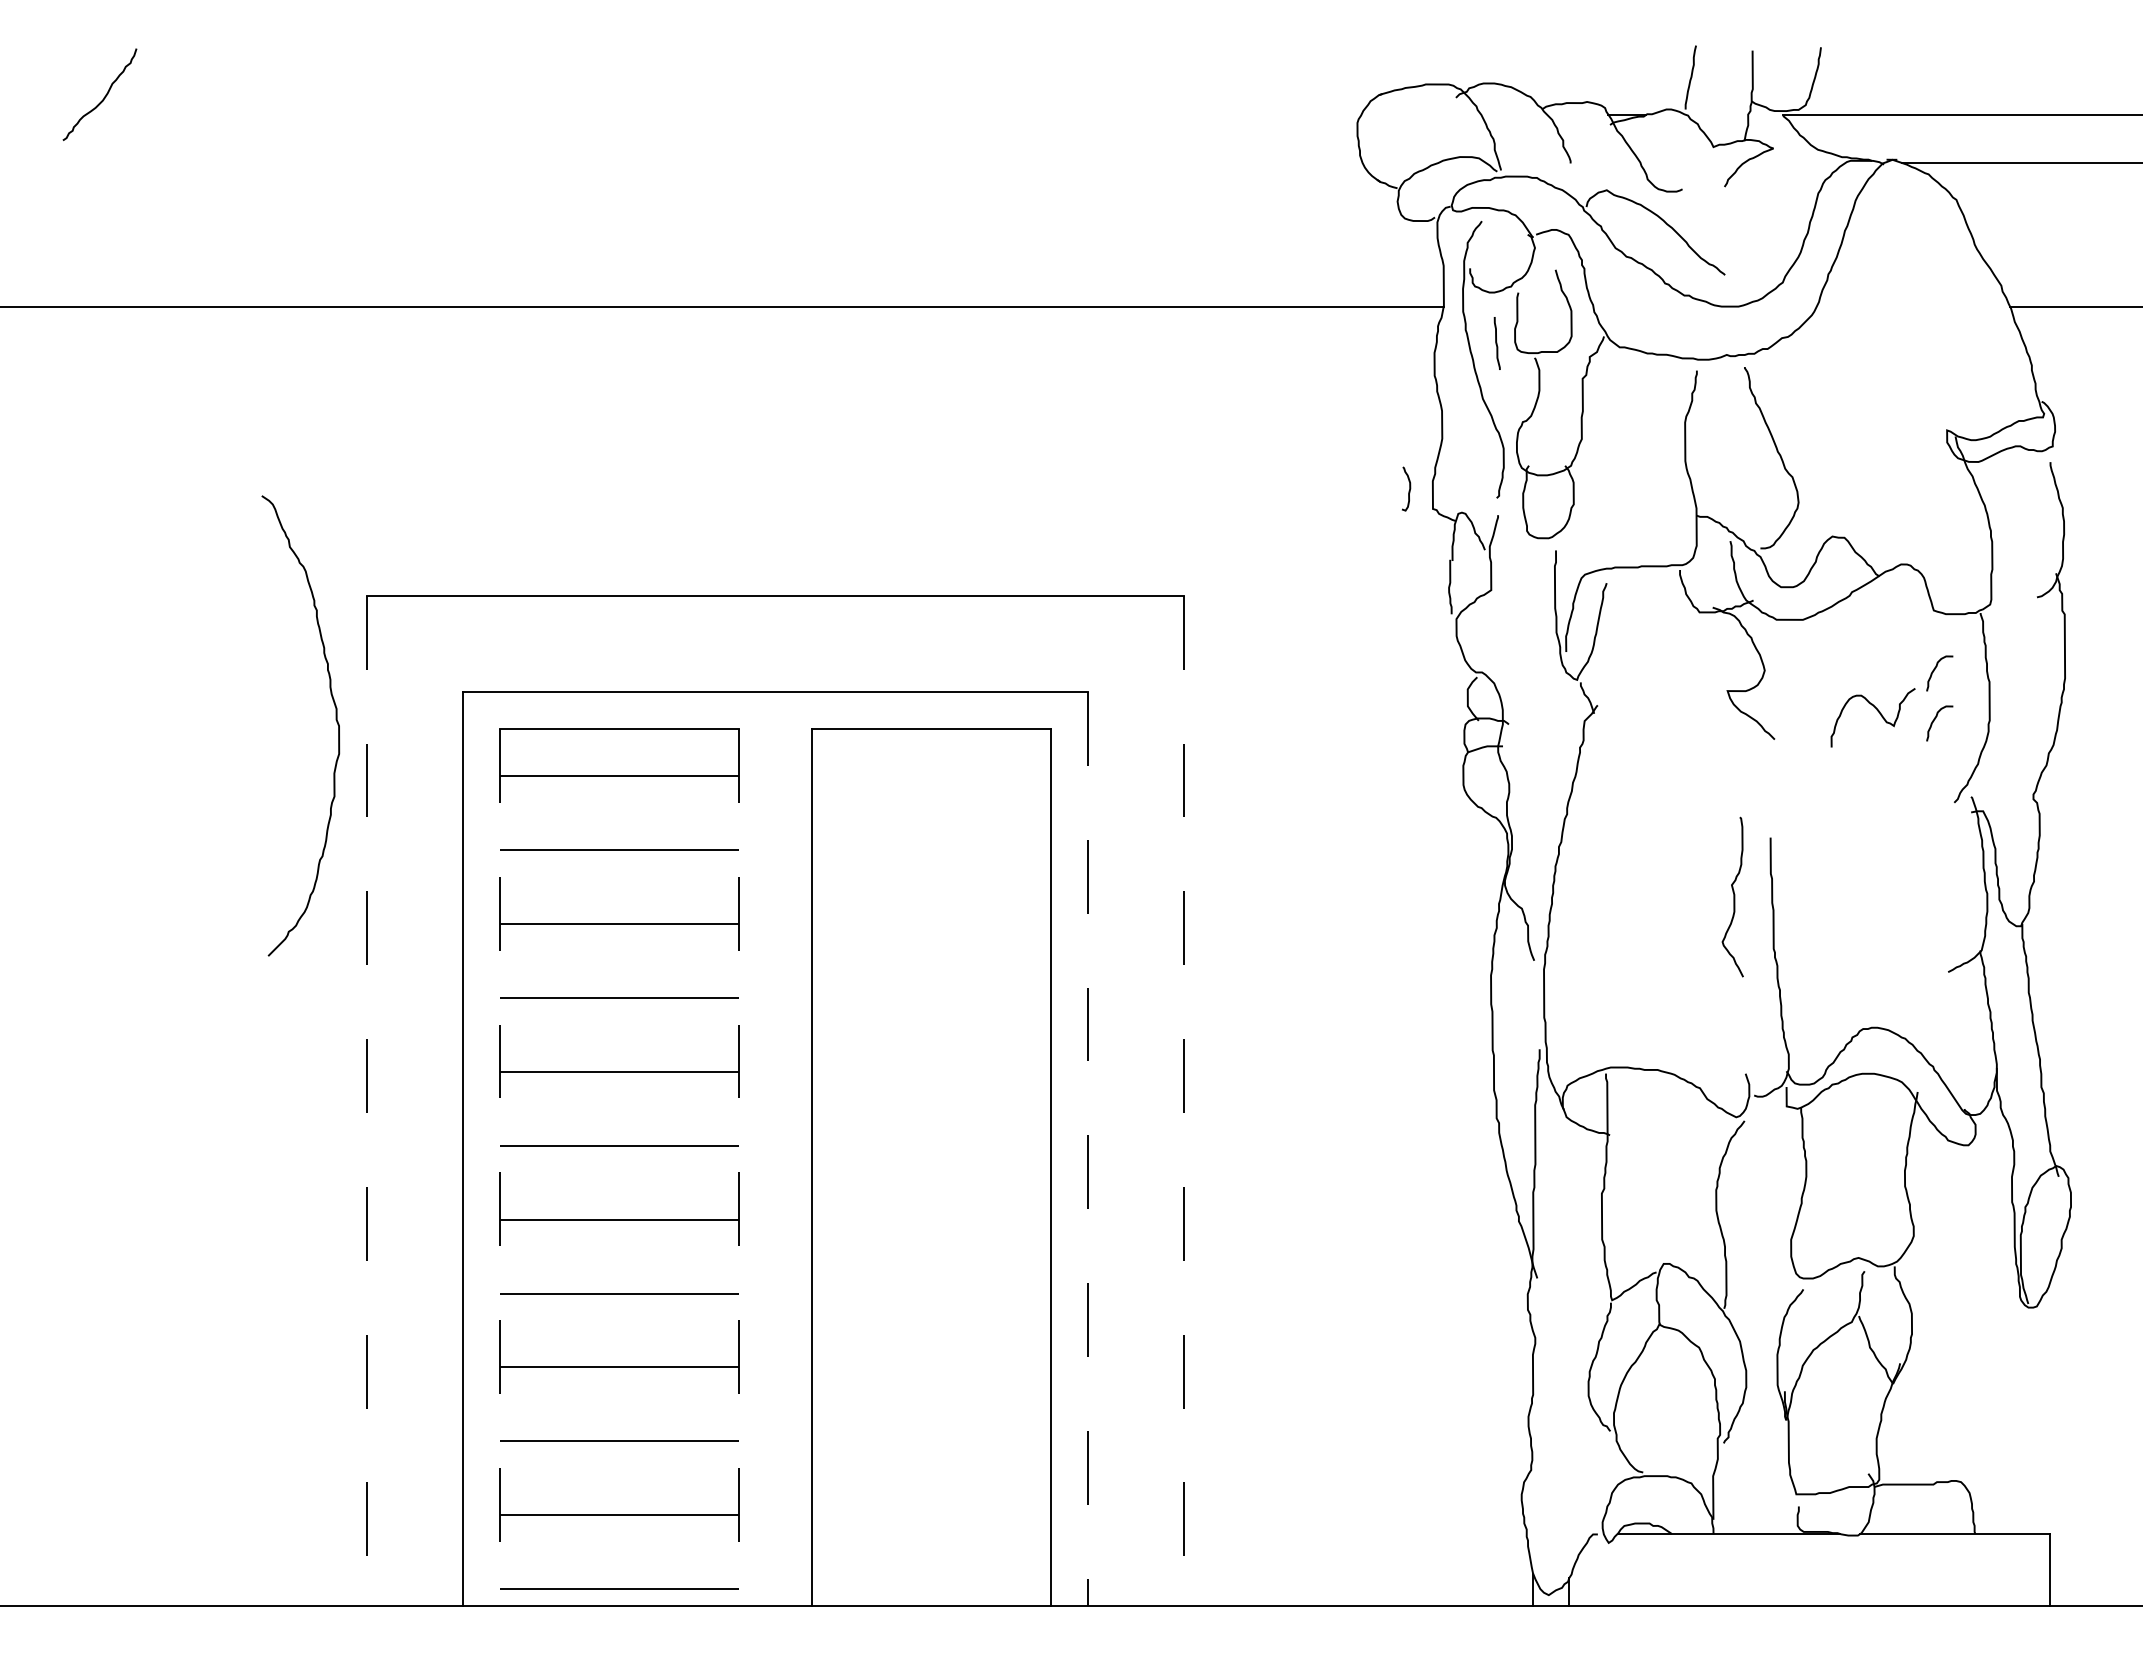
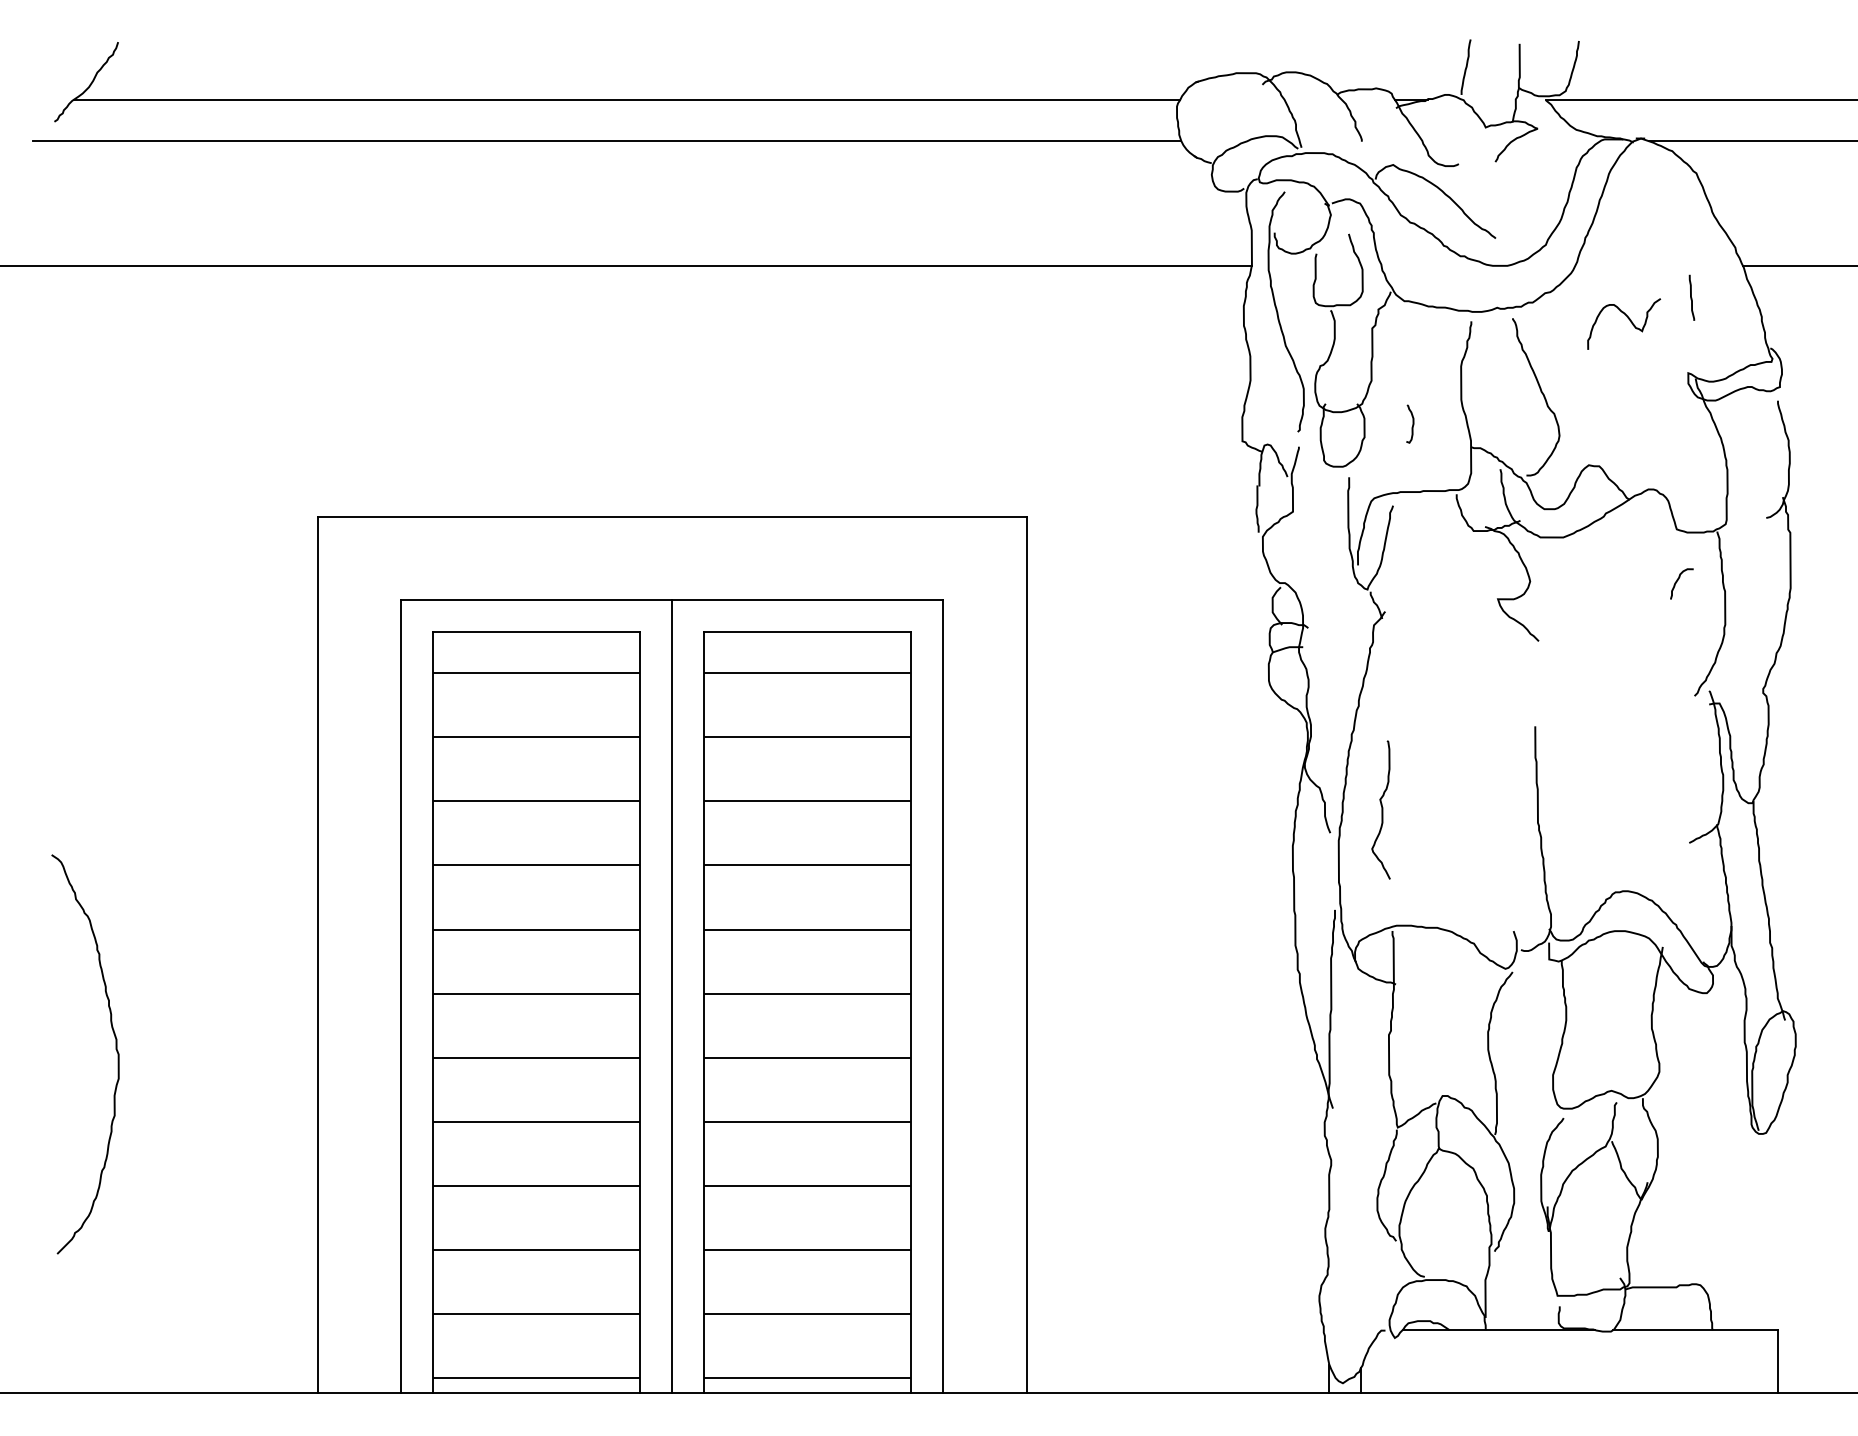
line: (723, 114) -> (627, 99), added
line: (700, 162) -> (607, 140), added
curve: (1496, 343) -> (1691, 297), moved
curve: (1408, 490) -> (1412, 425), moved
curve: (1879, 714) -> (1629, 321), moved
curve: (335, 720) -> (115, 1049), moved
curve: (1934, 721) -> (1677, 625), removed
curve: (1733, 896) -> (1381, 809), moved
line: (366, 1101) -> (317, 955), dashed -> solid
line: (1184, 1101) -> (1026, 955), dashed -> solid
line: (775, 1149) -> (672, 996), added
line: (1088, 1149) -> (943, 996), dashed -> solid
line: (499, 1167) -> (432, 1012), dashed -> solid
line: (738, 1167) -> (640, 1012), dashed -> solid
hatch: (931, 1182) -> (807, 1025), added

